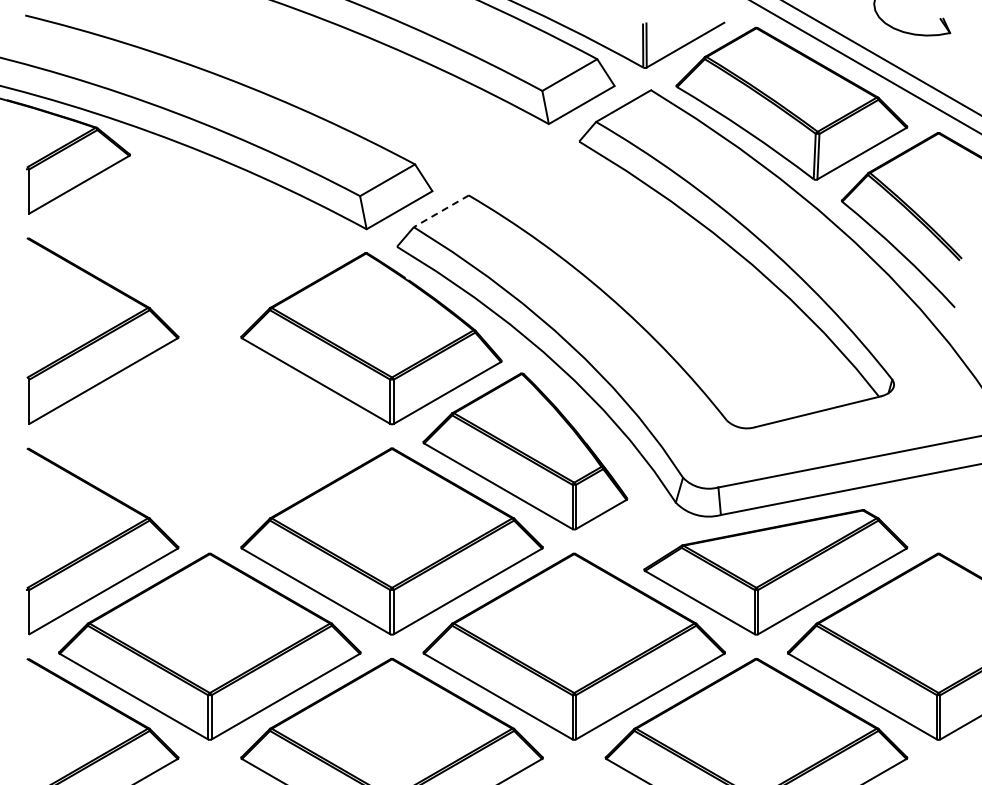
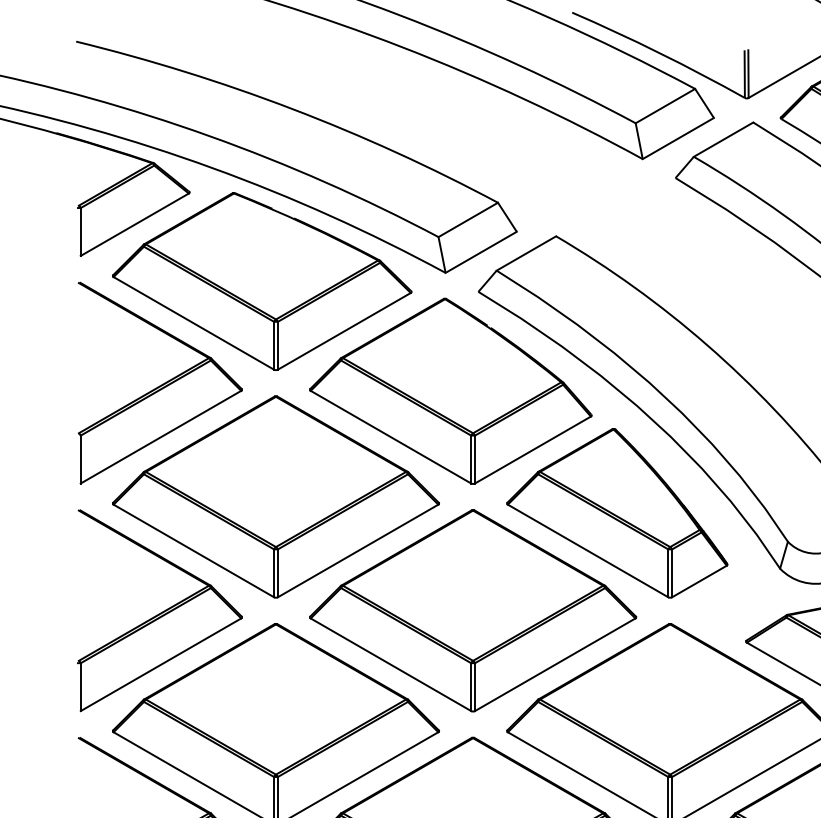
line: (441, 211) -> (526, 253), dashed -> solid
part: (197, 236) -> (262, 280), added
part: (209, 436) -> (275, 497), added

